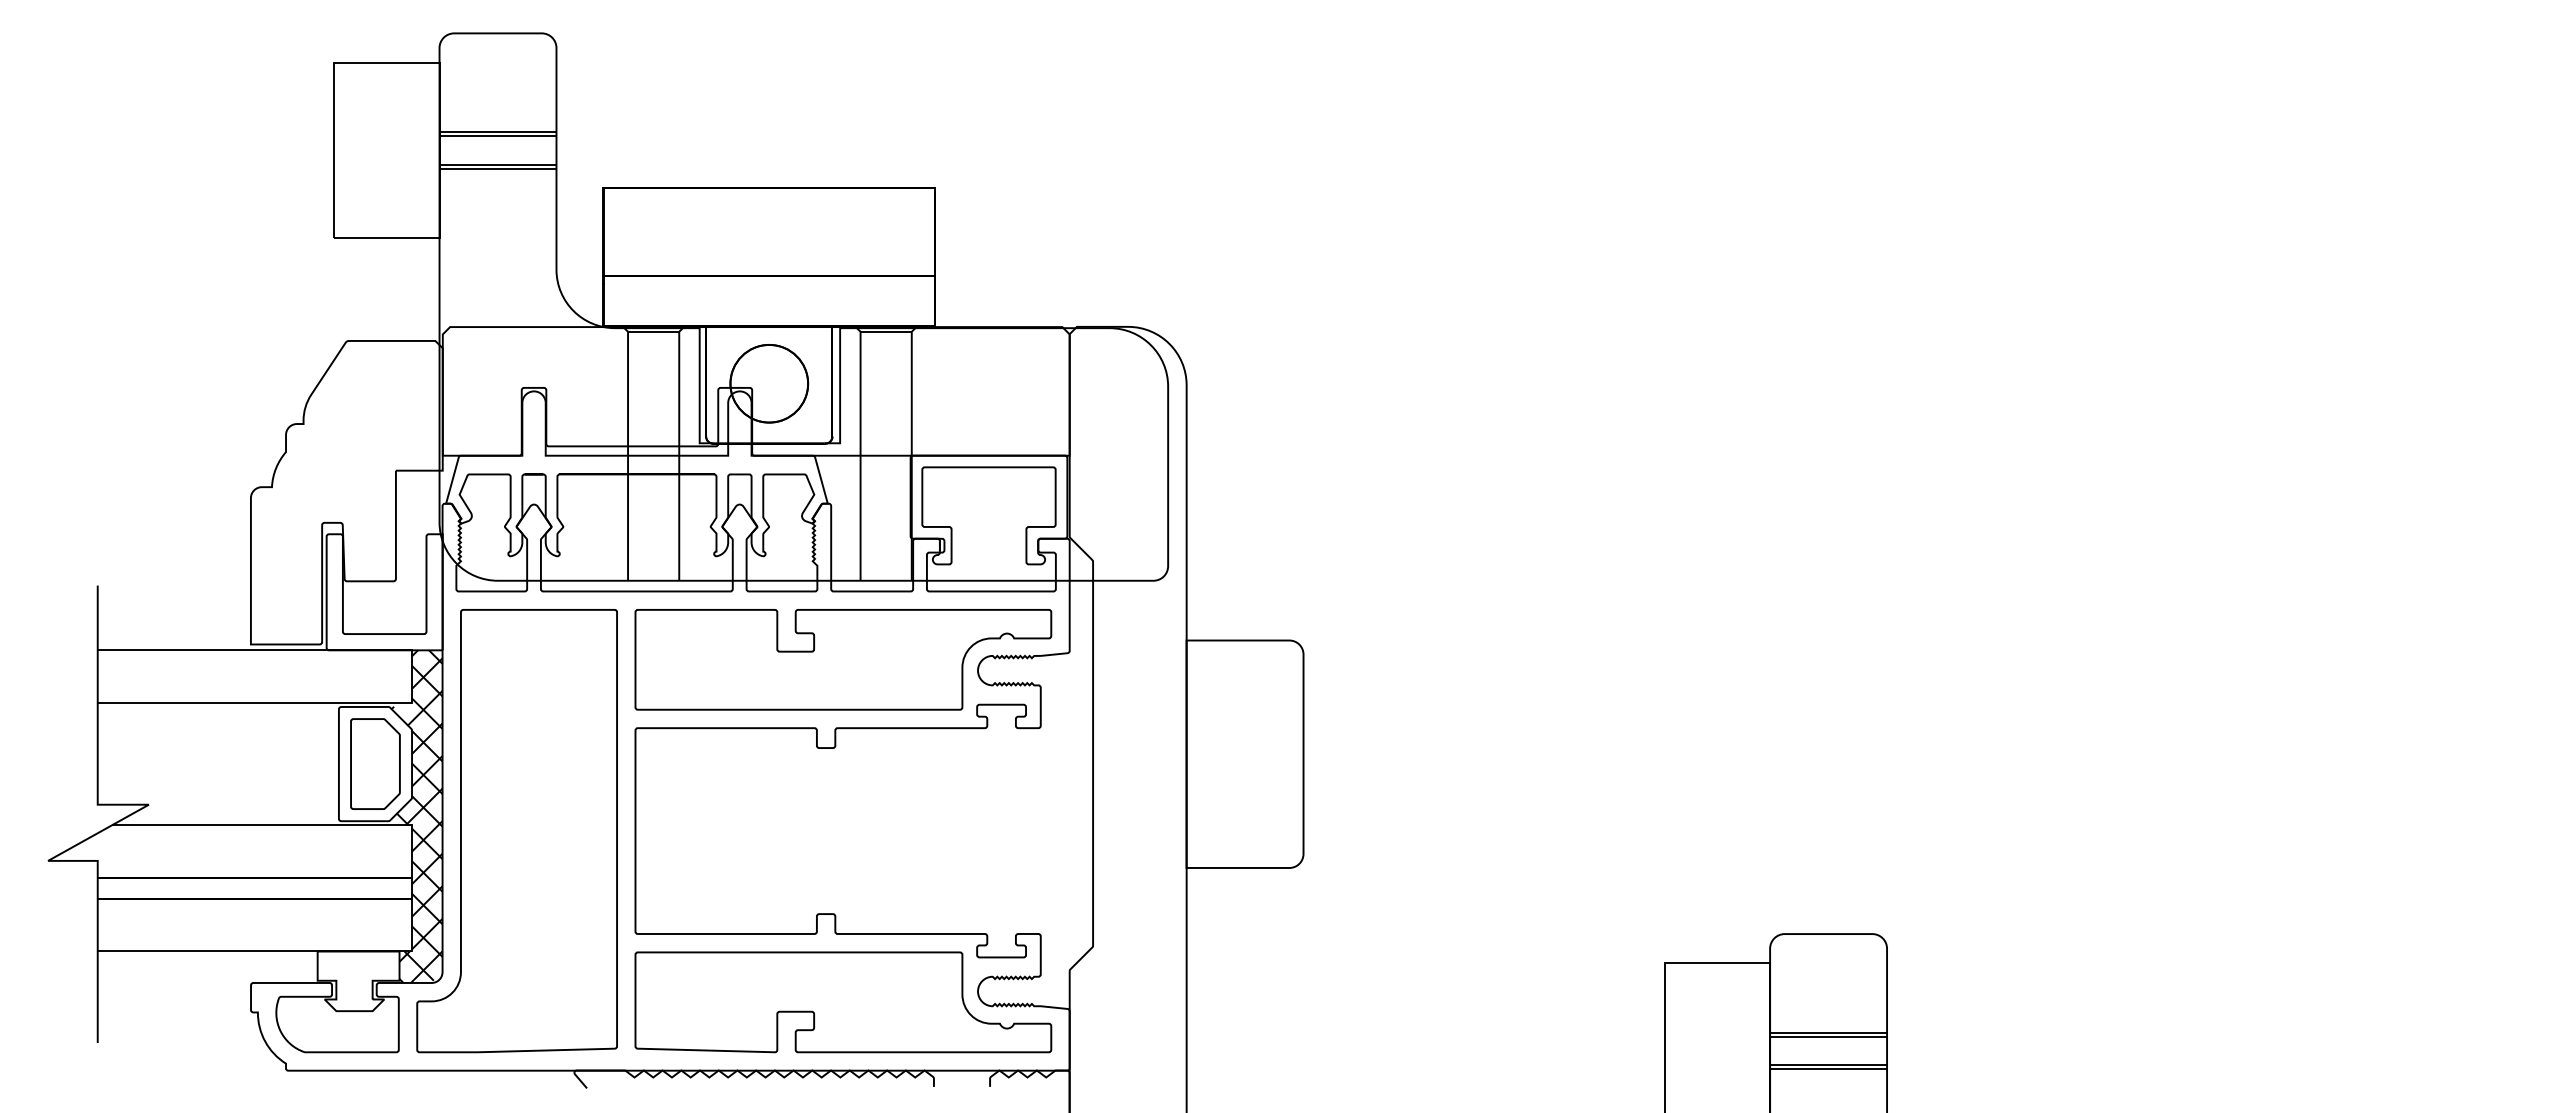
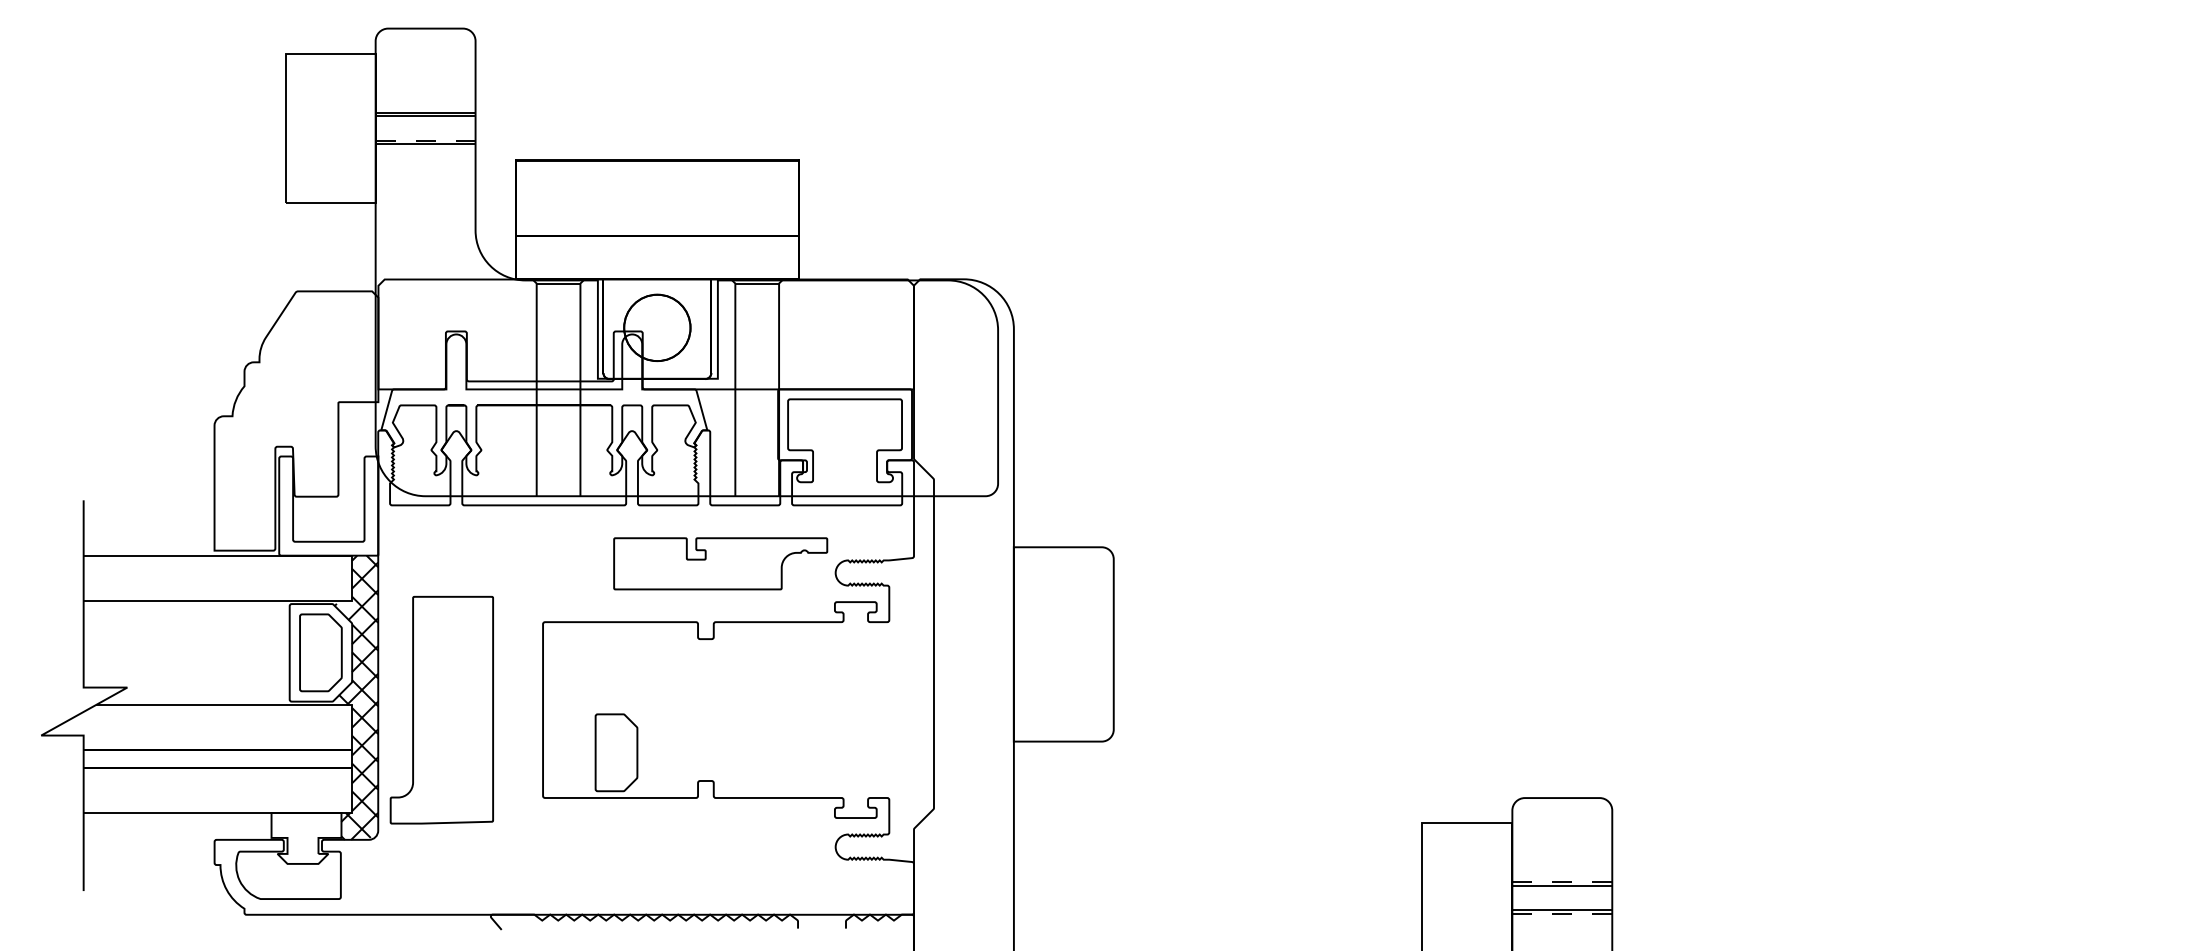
line: (498, 164) -> (426, 140), solid -> dashed
part: (843, 659) -> (720, 563), size x0.6
part: (516, 831) -> (441, 710), size x0.6
part: (721, 880) -> (616, 752), added
part: (843, 1002) -> (720, 856), removed
line: (1828, 1032) -> (1562, 882), solid -> dashed
line: (1829, 1069) -> (1563, 913), solid -> dashed

